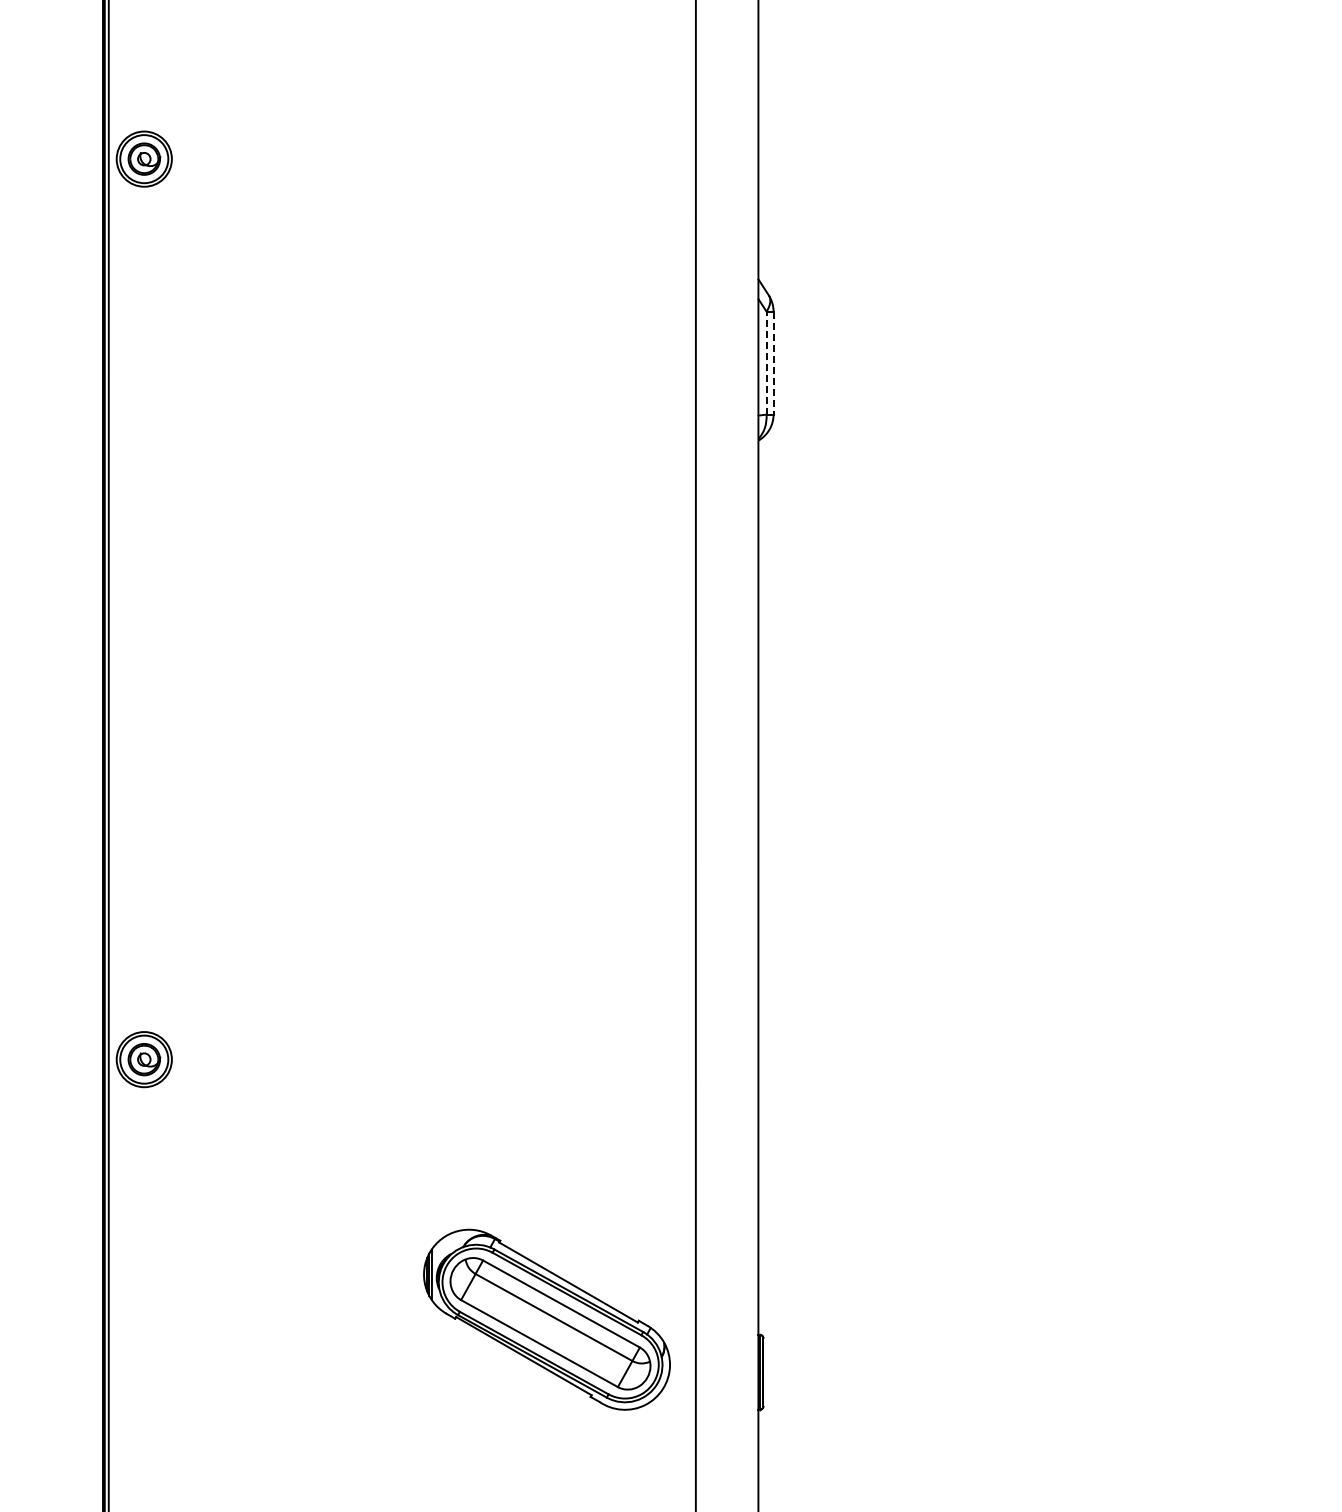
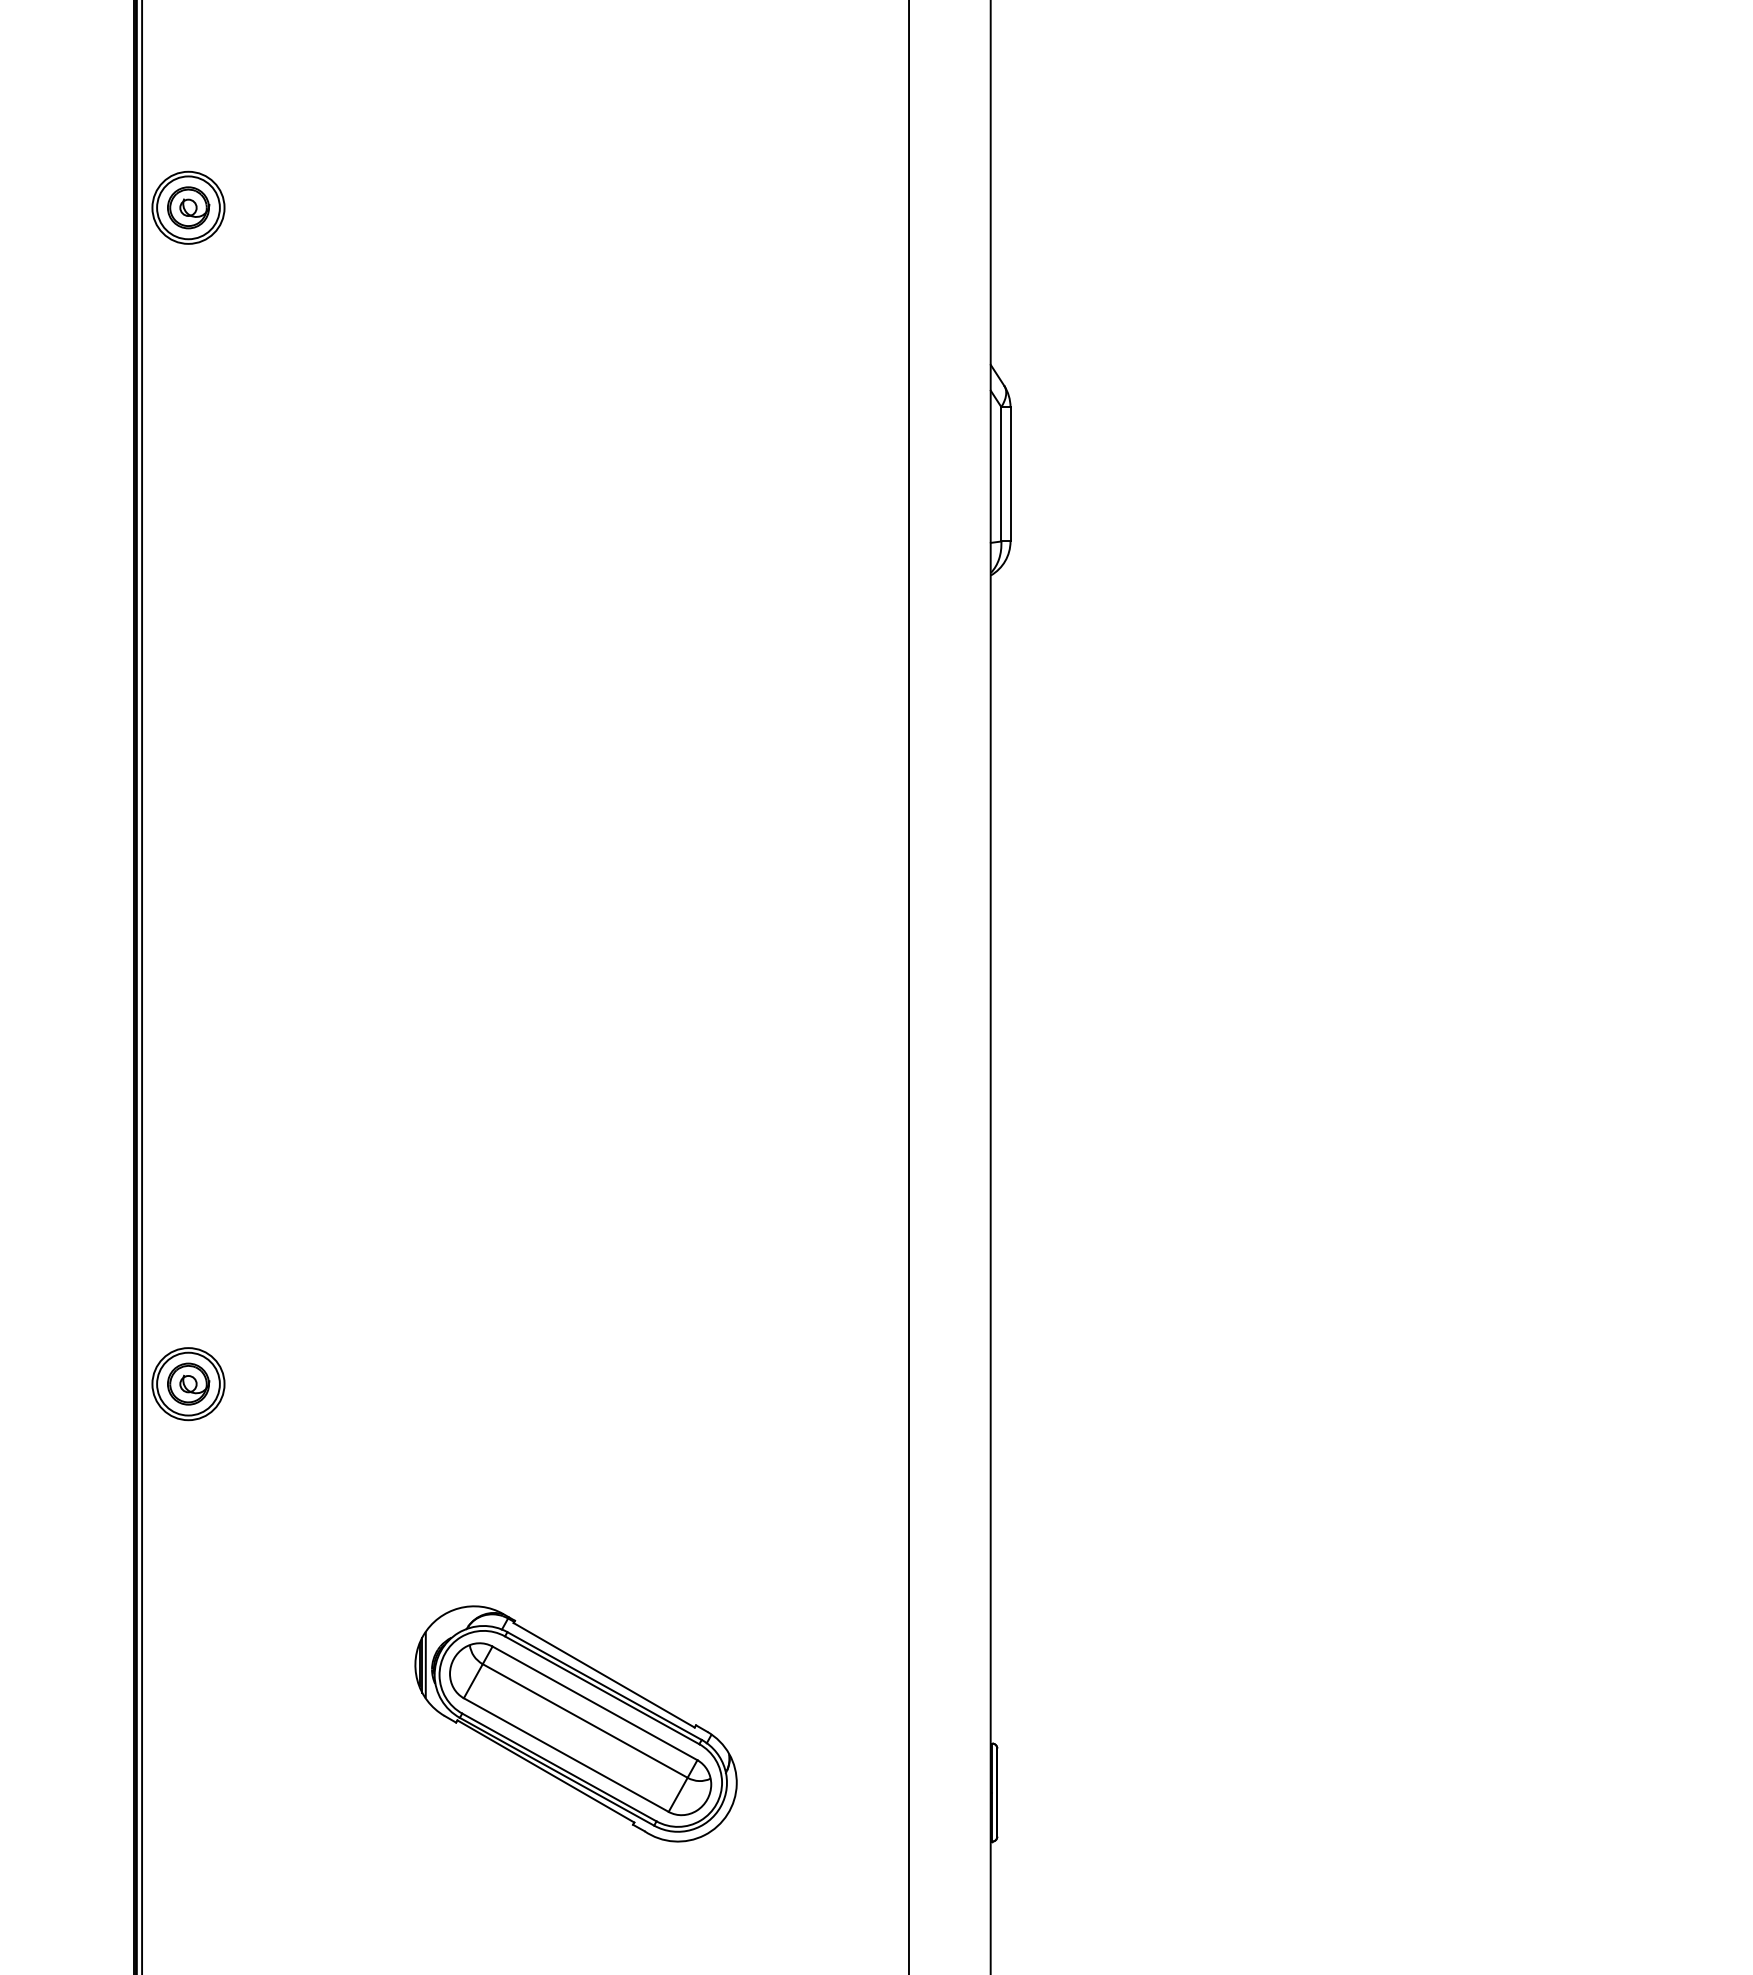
line: (766, 362) -> (1001, 473), dashed -> solid
line: (773, 363) -> (1010, 474), dashed -> solid
part: (546, 1319) -> (575, 1723), moved

